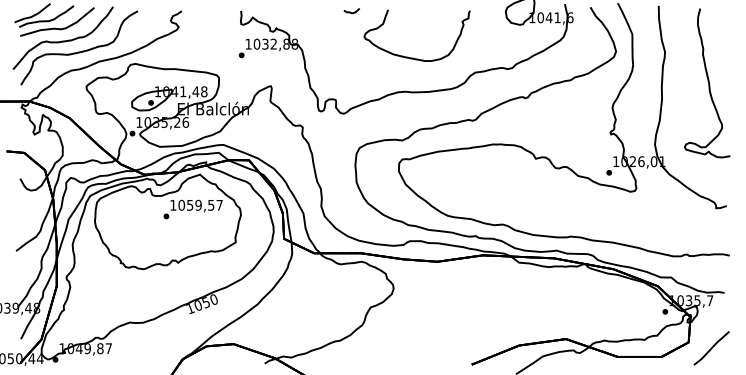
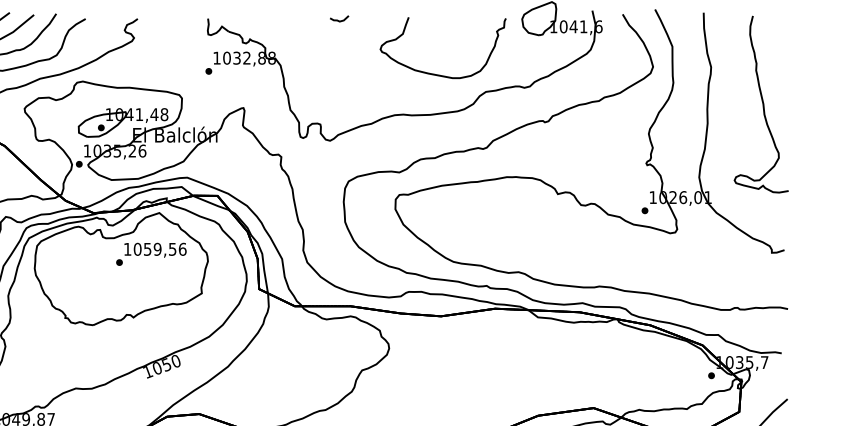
curve: (413, 57) -> (438, 73), moved
text: (219, 204) -> (182, 248), 1059,57 -> 1059,56

